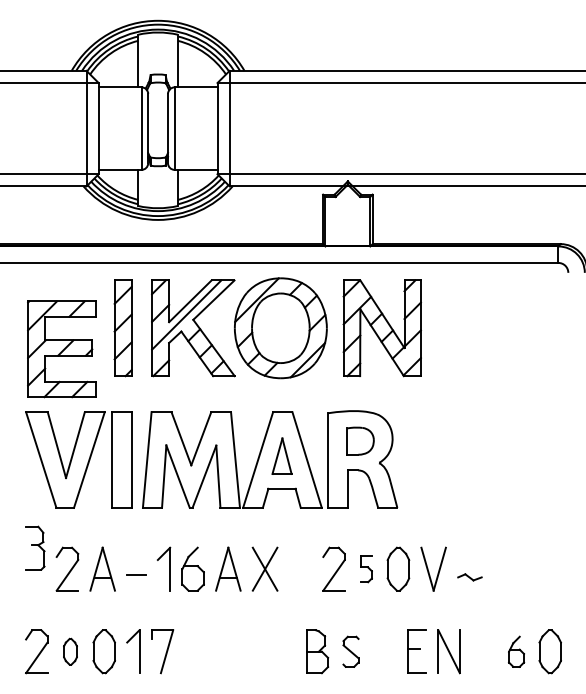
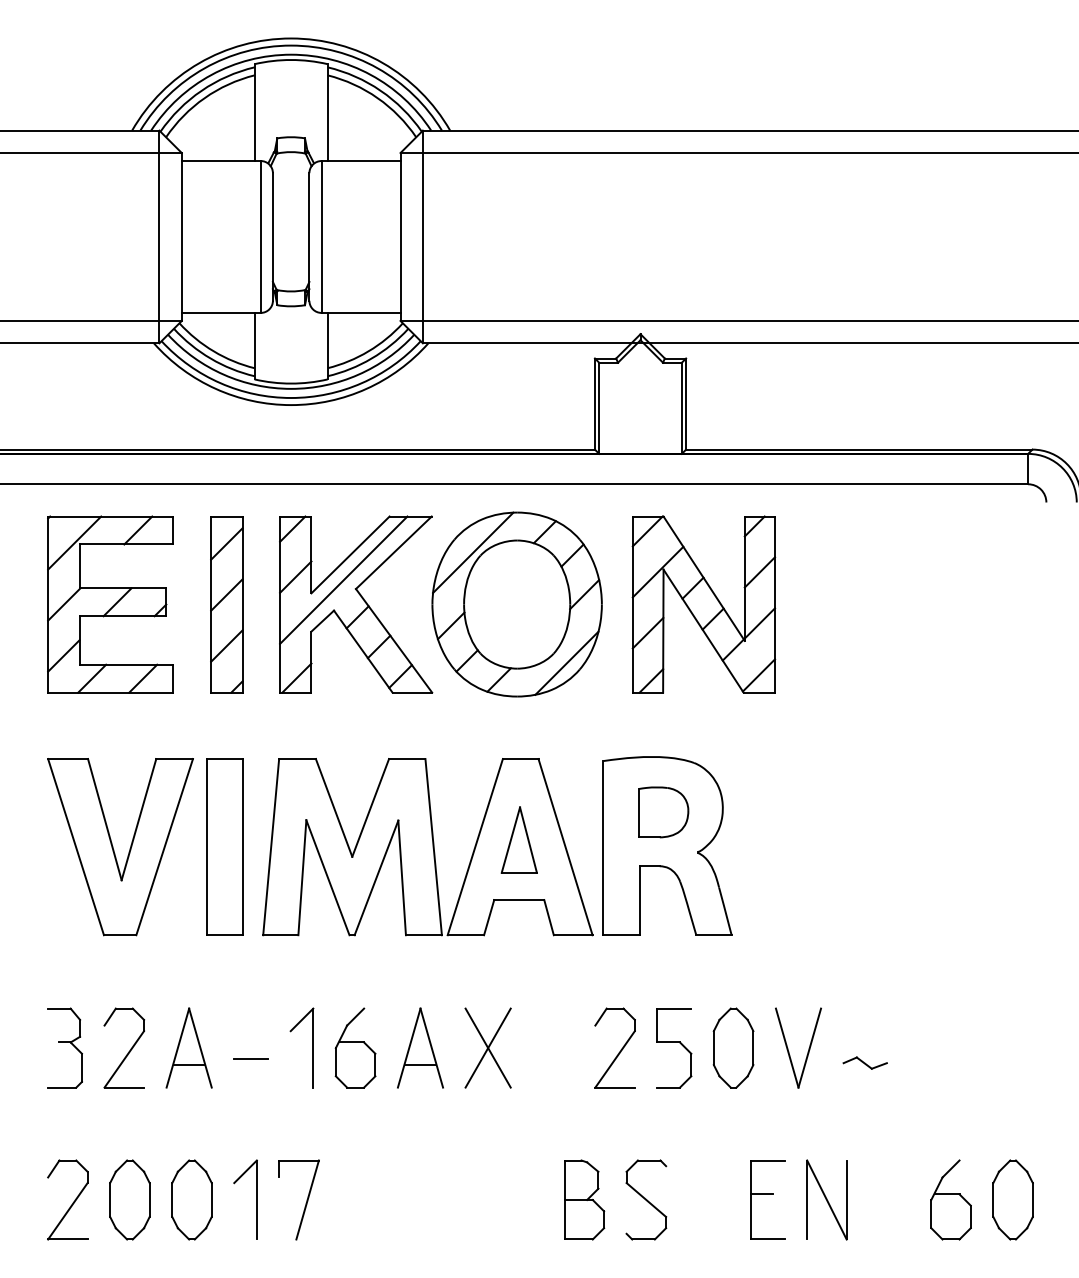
part: (61, 349) -> (109, 604), moved
part: (35, 547) -> (65, 1046), moved
part: (366, 569) -> (674, 1048), size x1.67
part: (70, 651) -> (129, 1199), size x1.67
part: (350, 651) -> (645, 1199), size x1.43
part: (516, 651) -> (950, 1199), size x1.43

